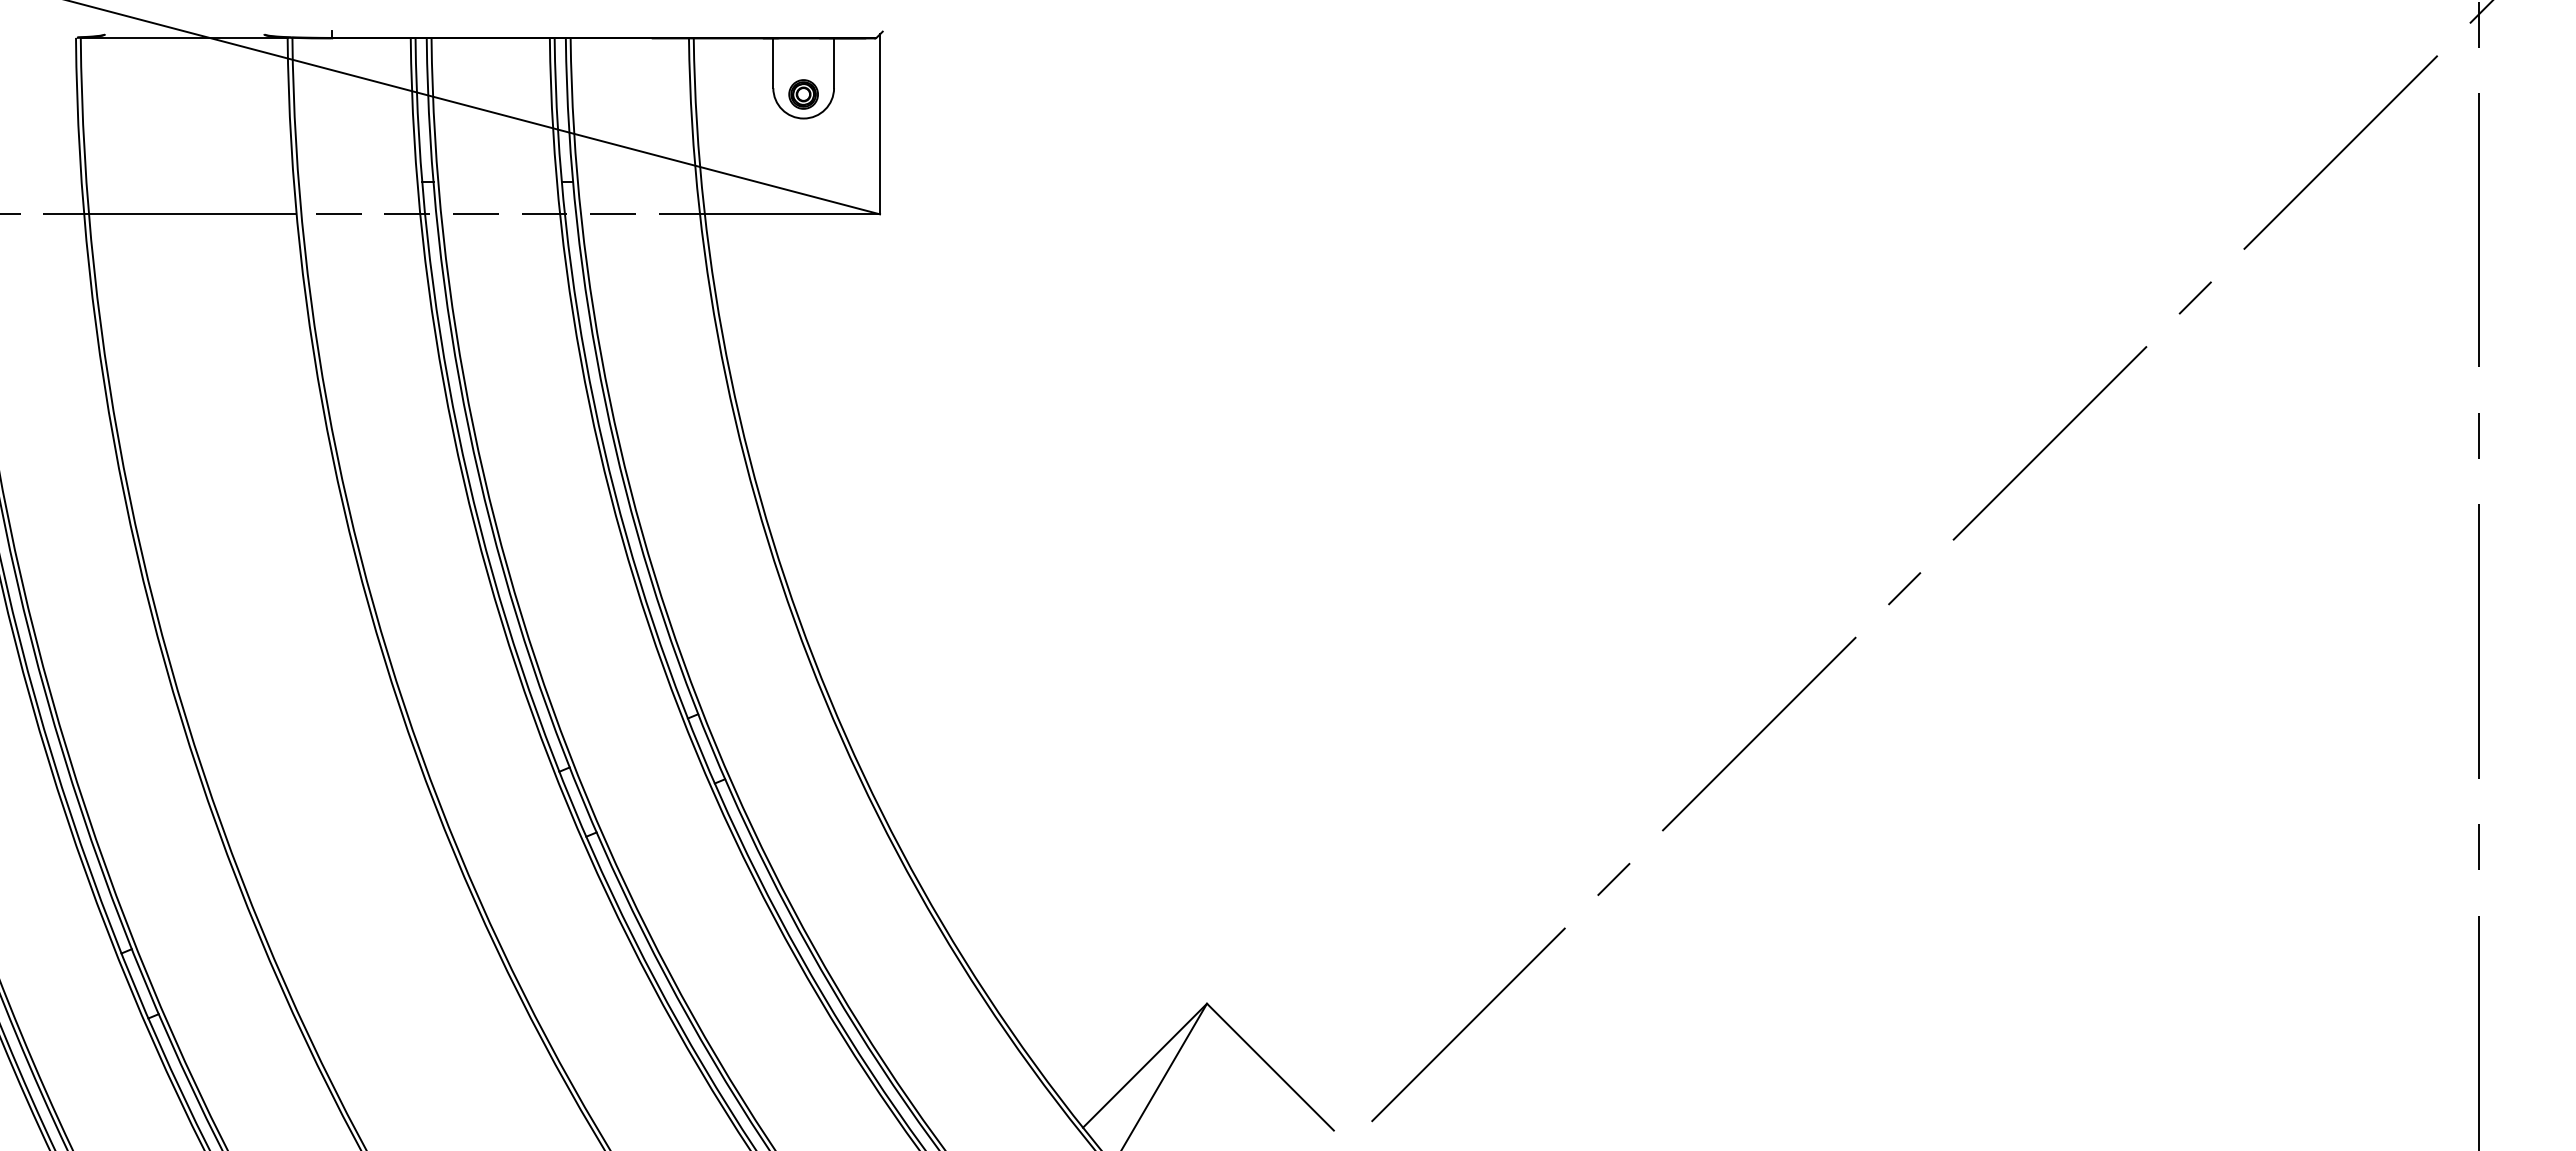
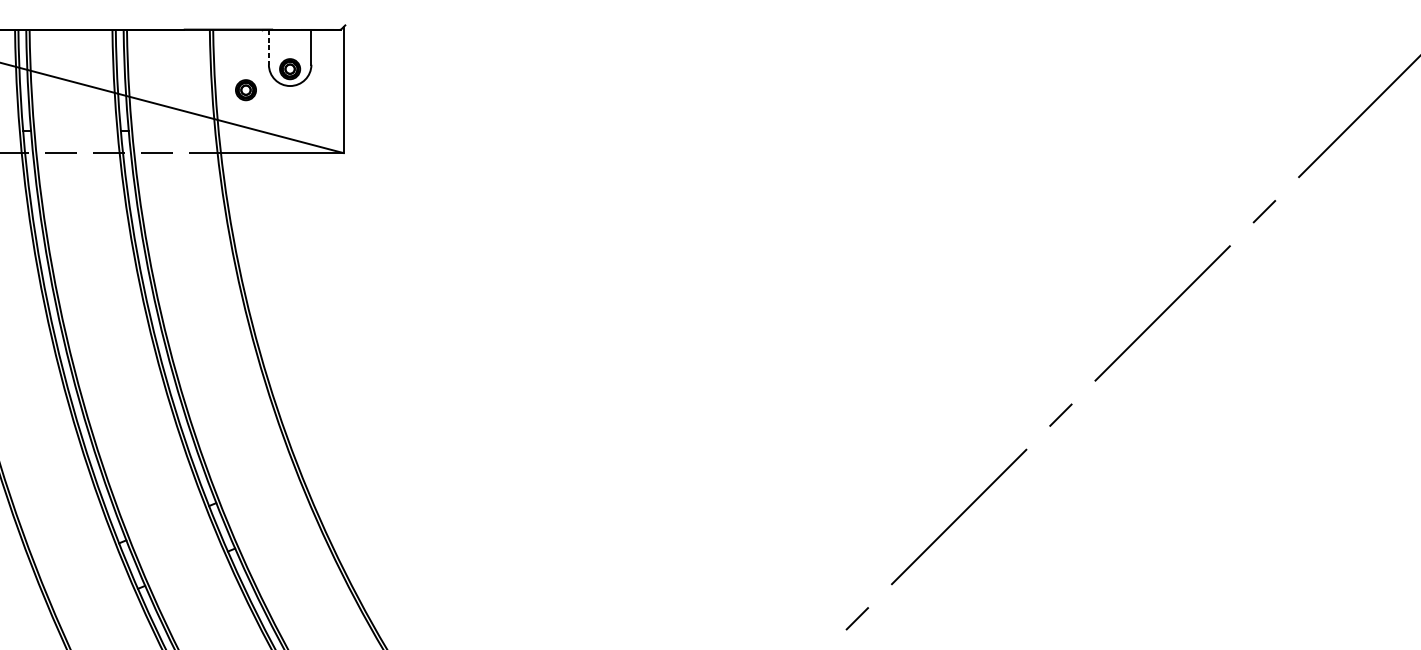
line: (773, 63) -> (269, 47), solid -> dashed
part: (740, 124) -> (245, 90), added

